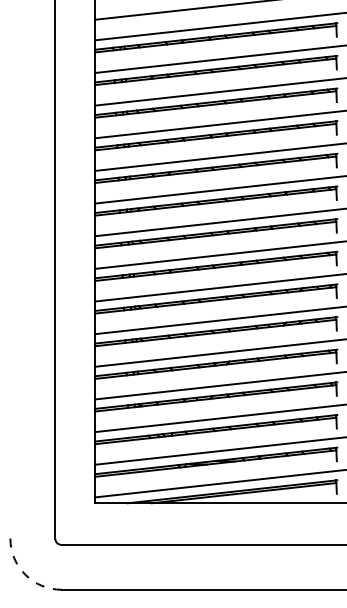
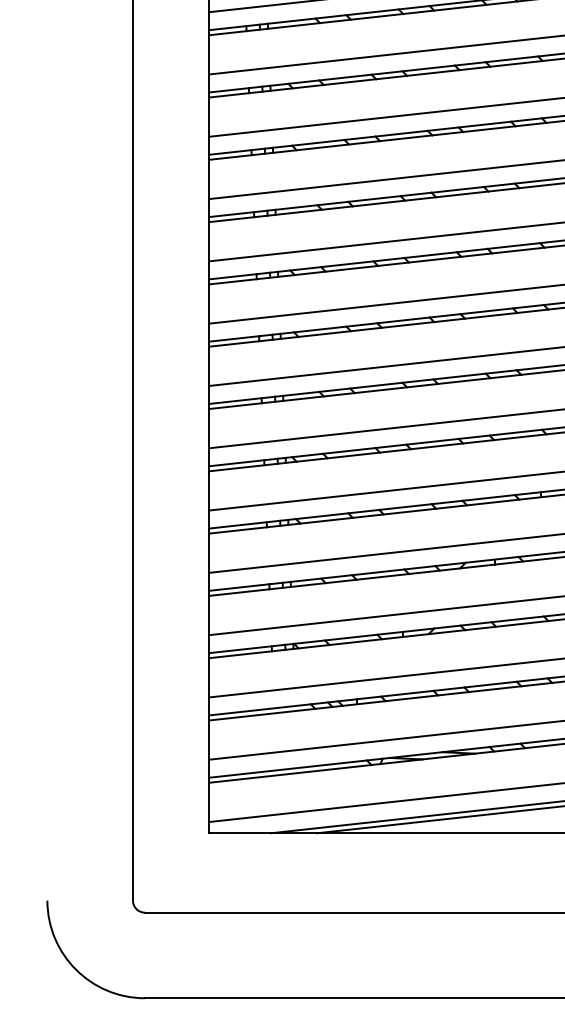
arc: (25, 574) -> (76, 969), dashed -> solid

